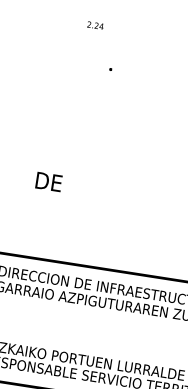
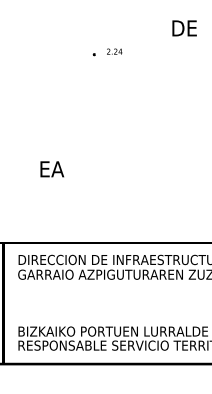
text: (95, 25) -> (114, 51), moved
text: (49, 182) -> (53, 169), DE -> EA

